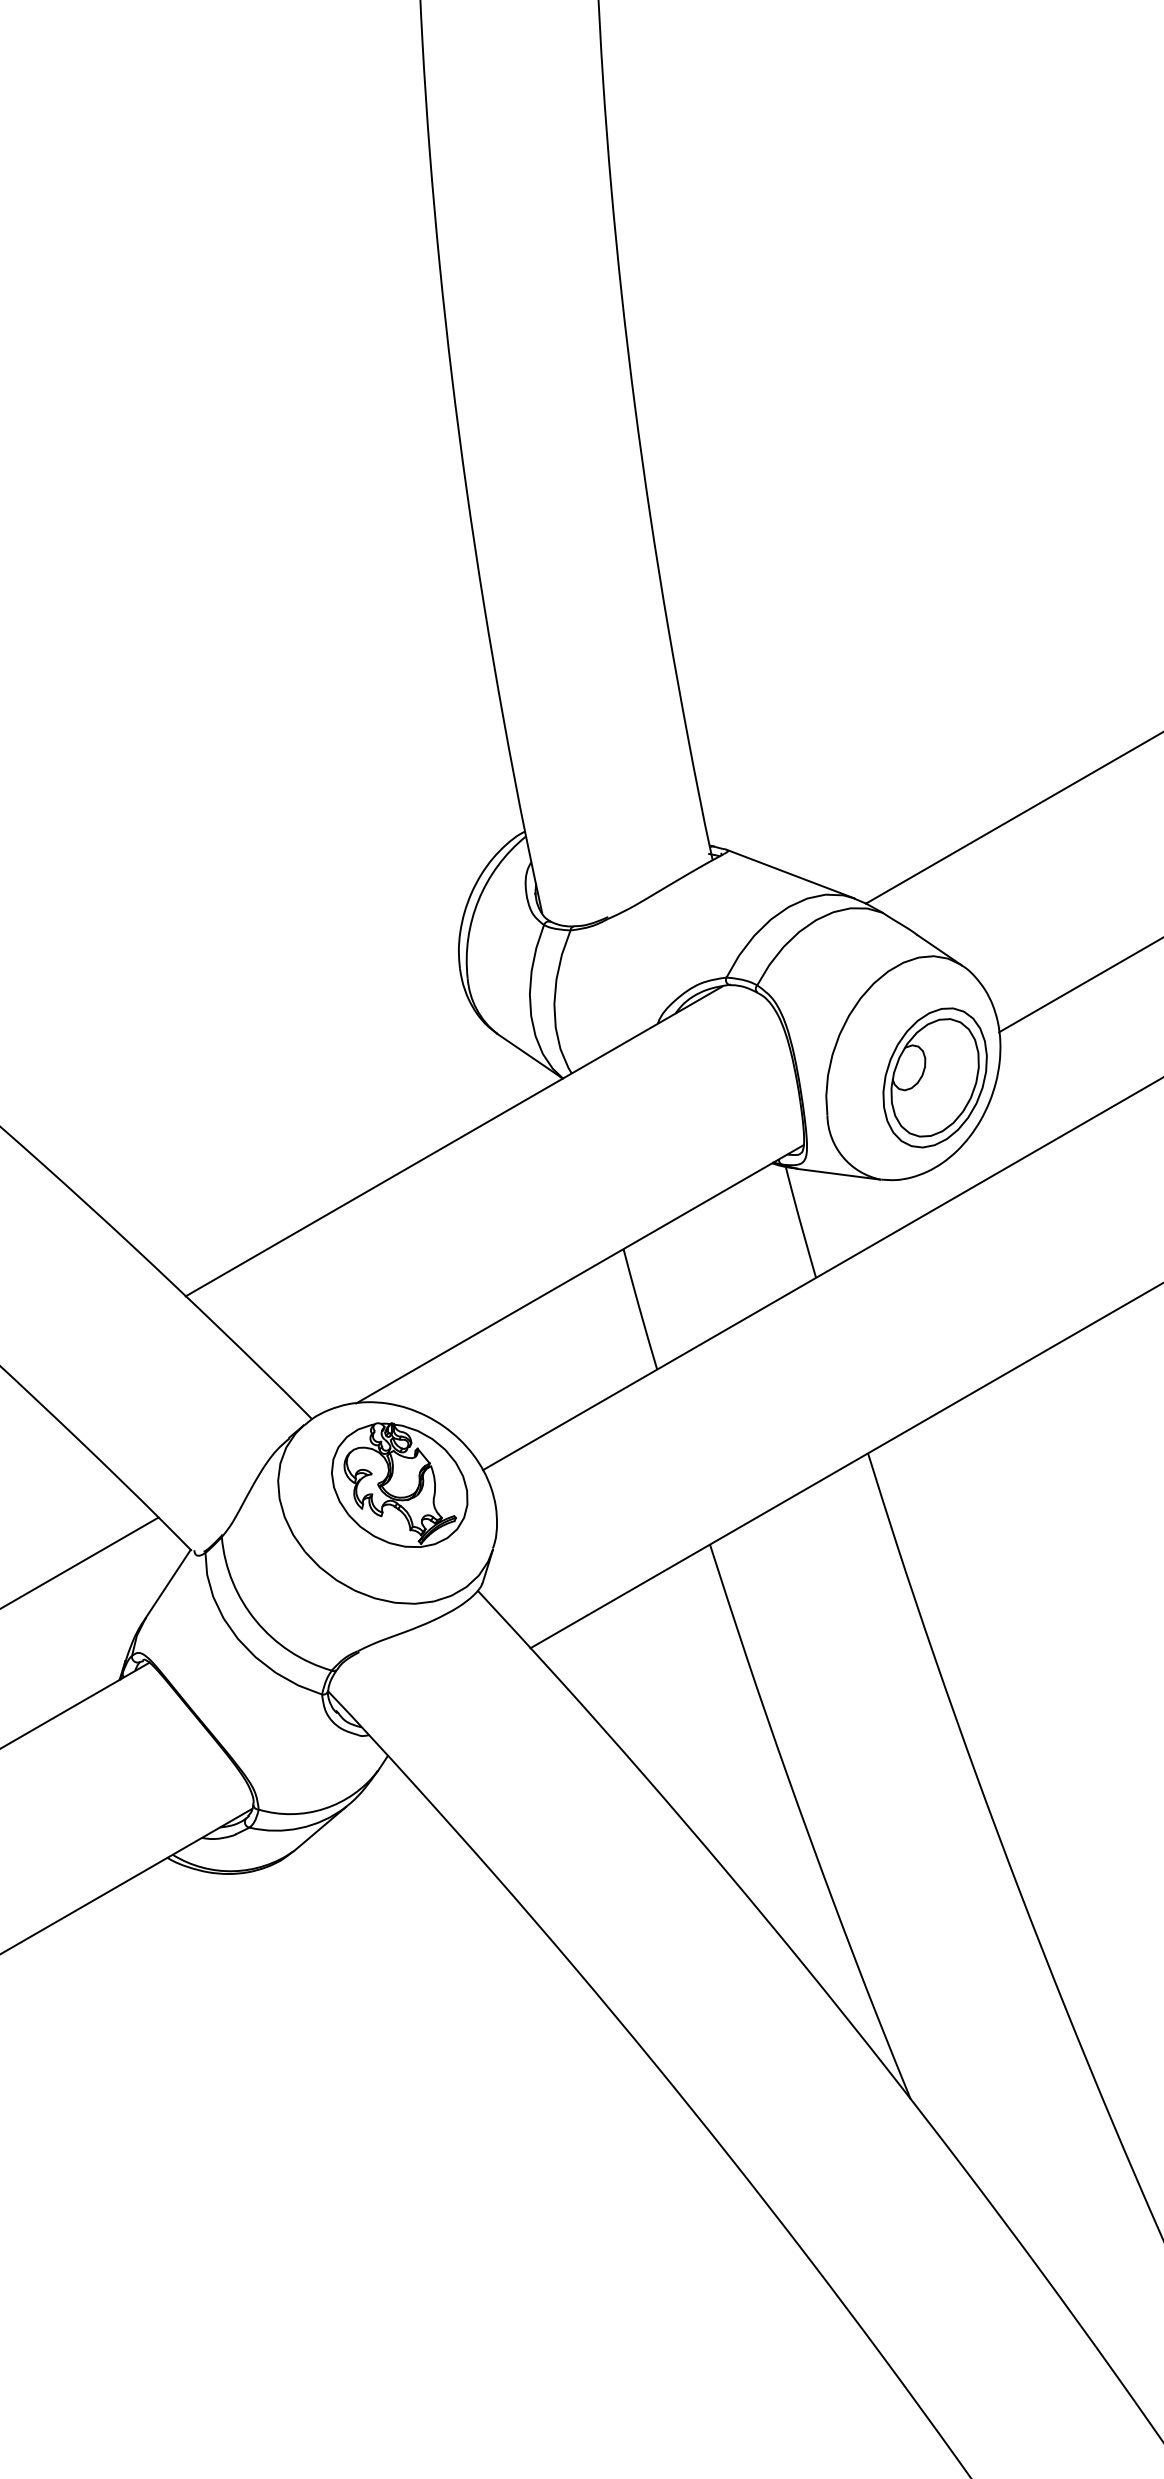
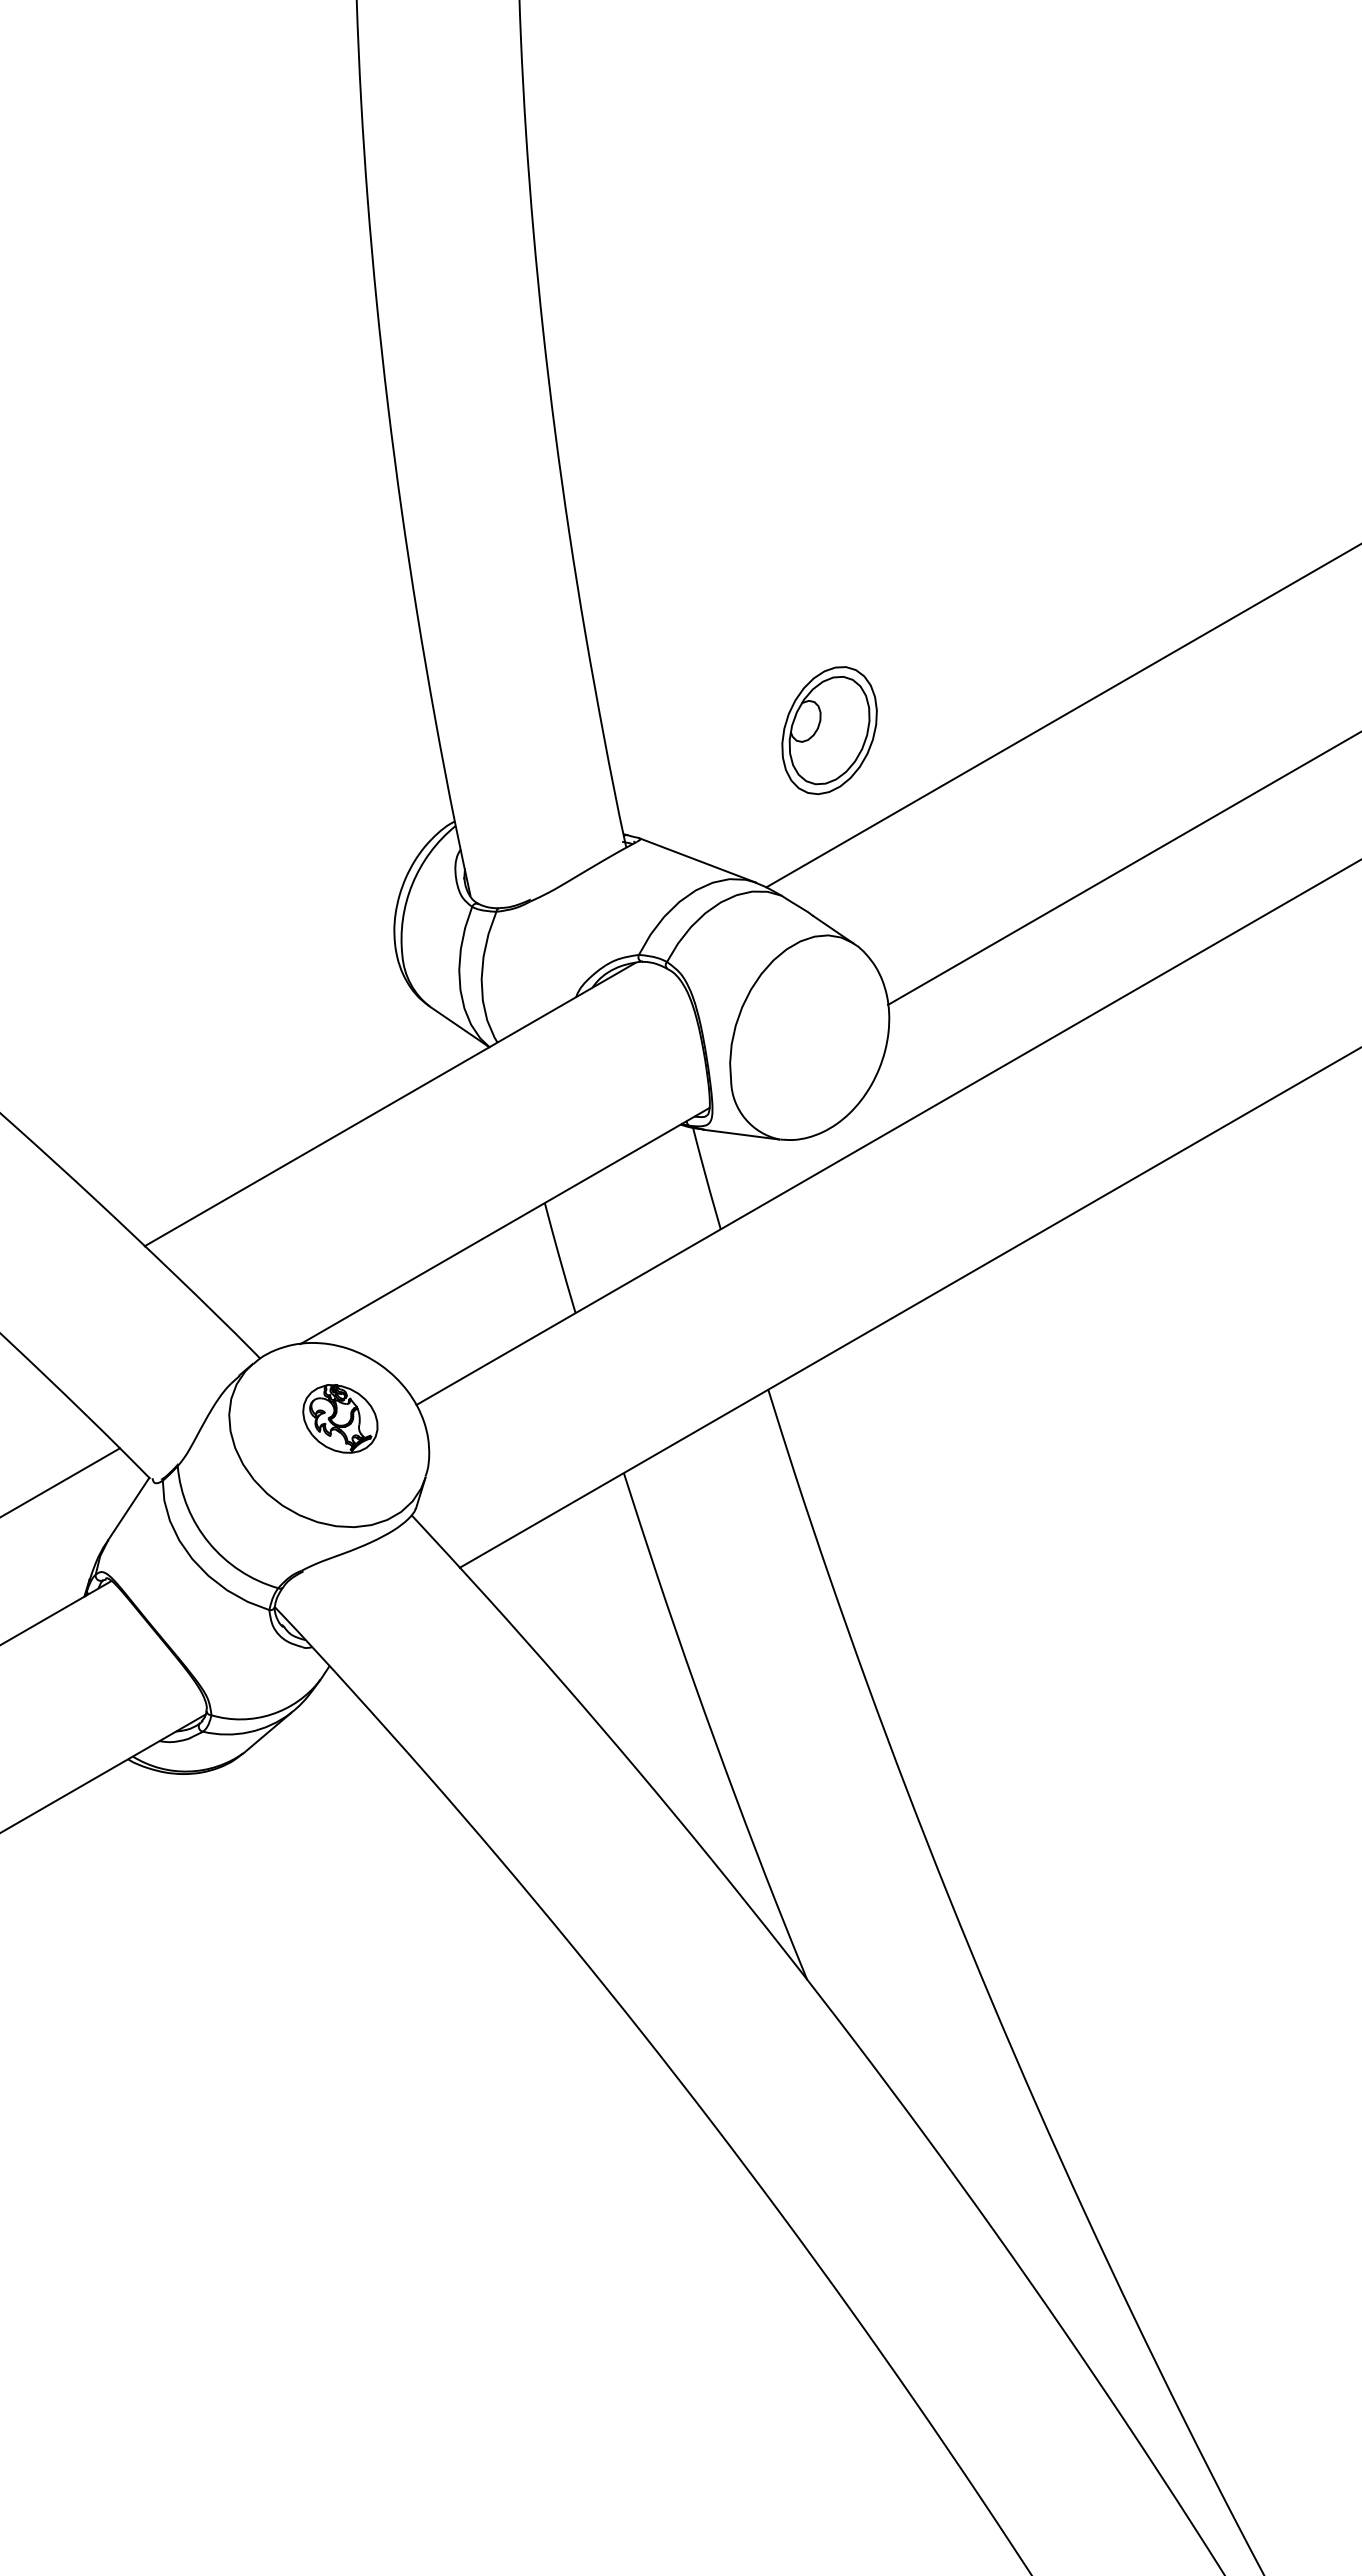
part: (935, 1077) -> (829, 730), moved
part: (399, 1484) -> (340, 1418), size x0.6

